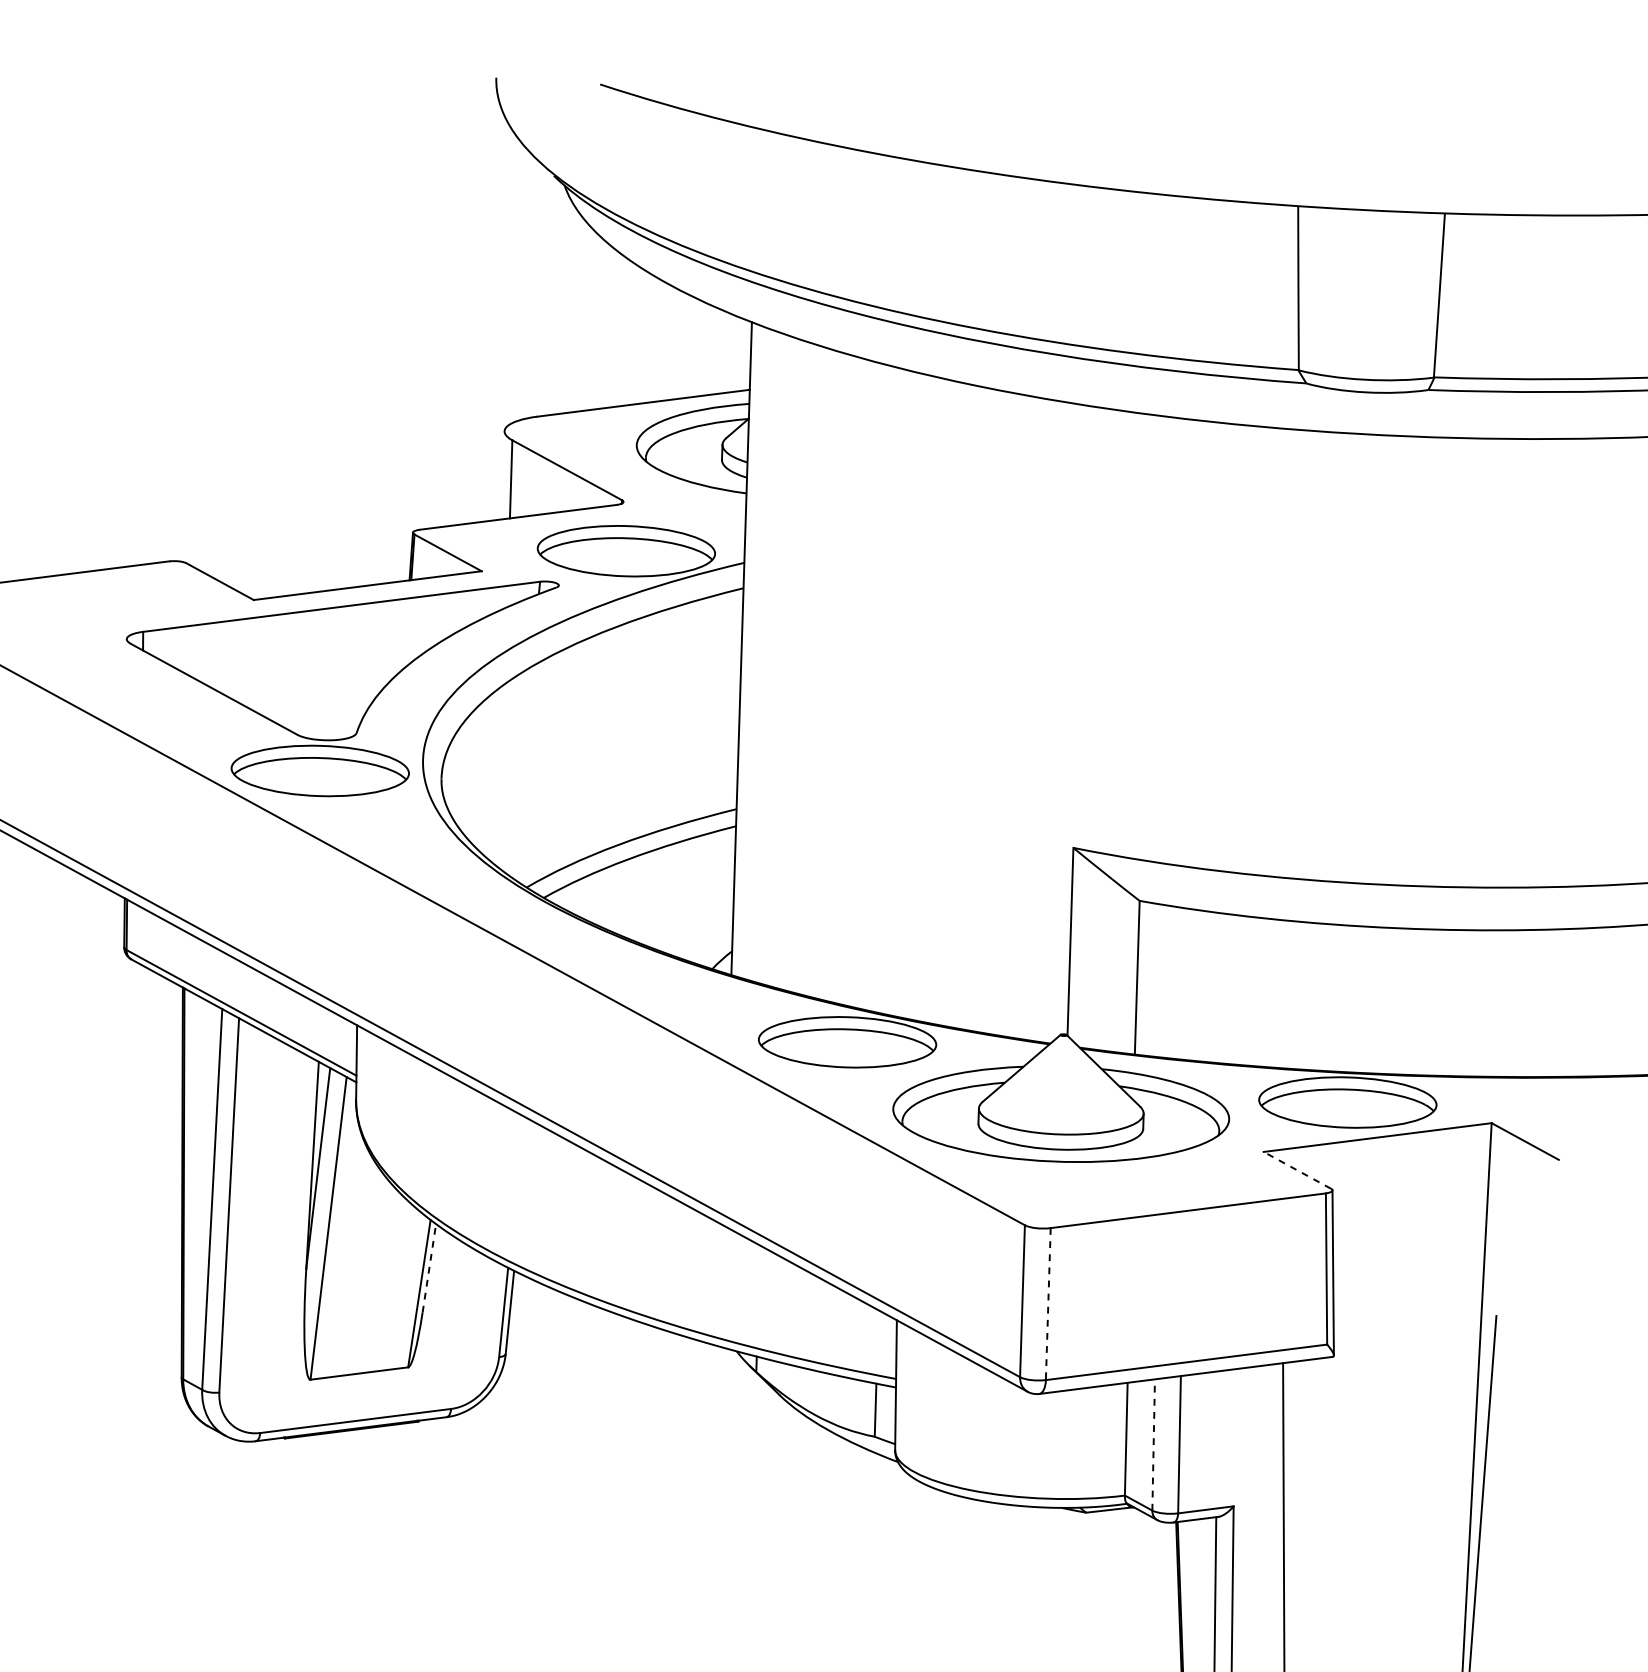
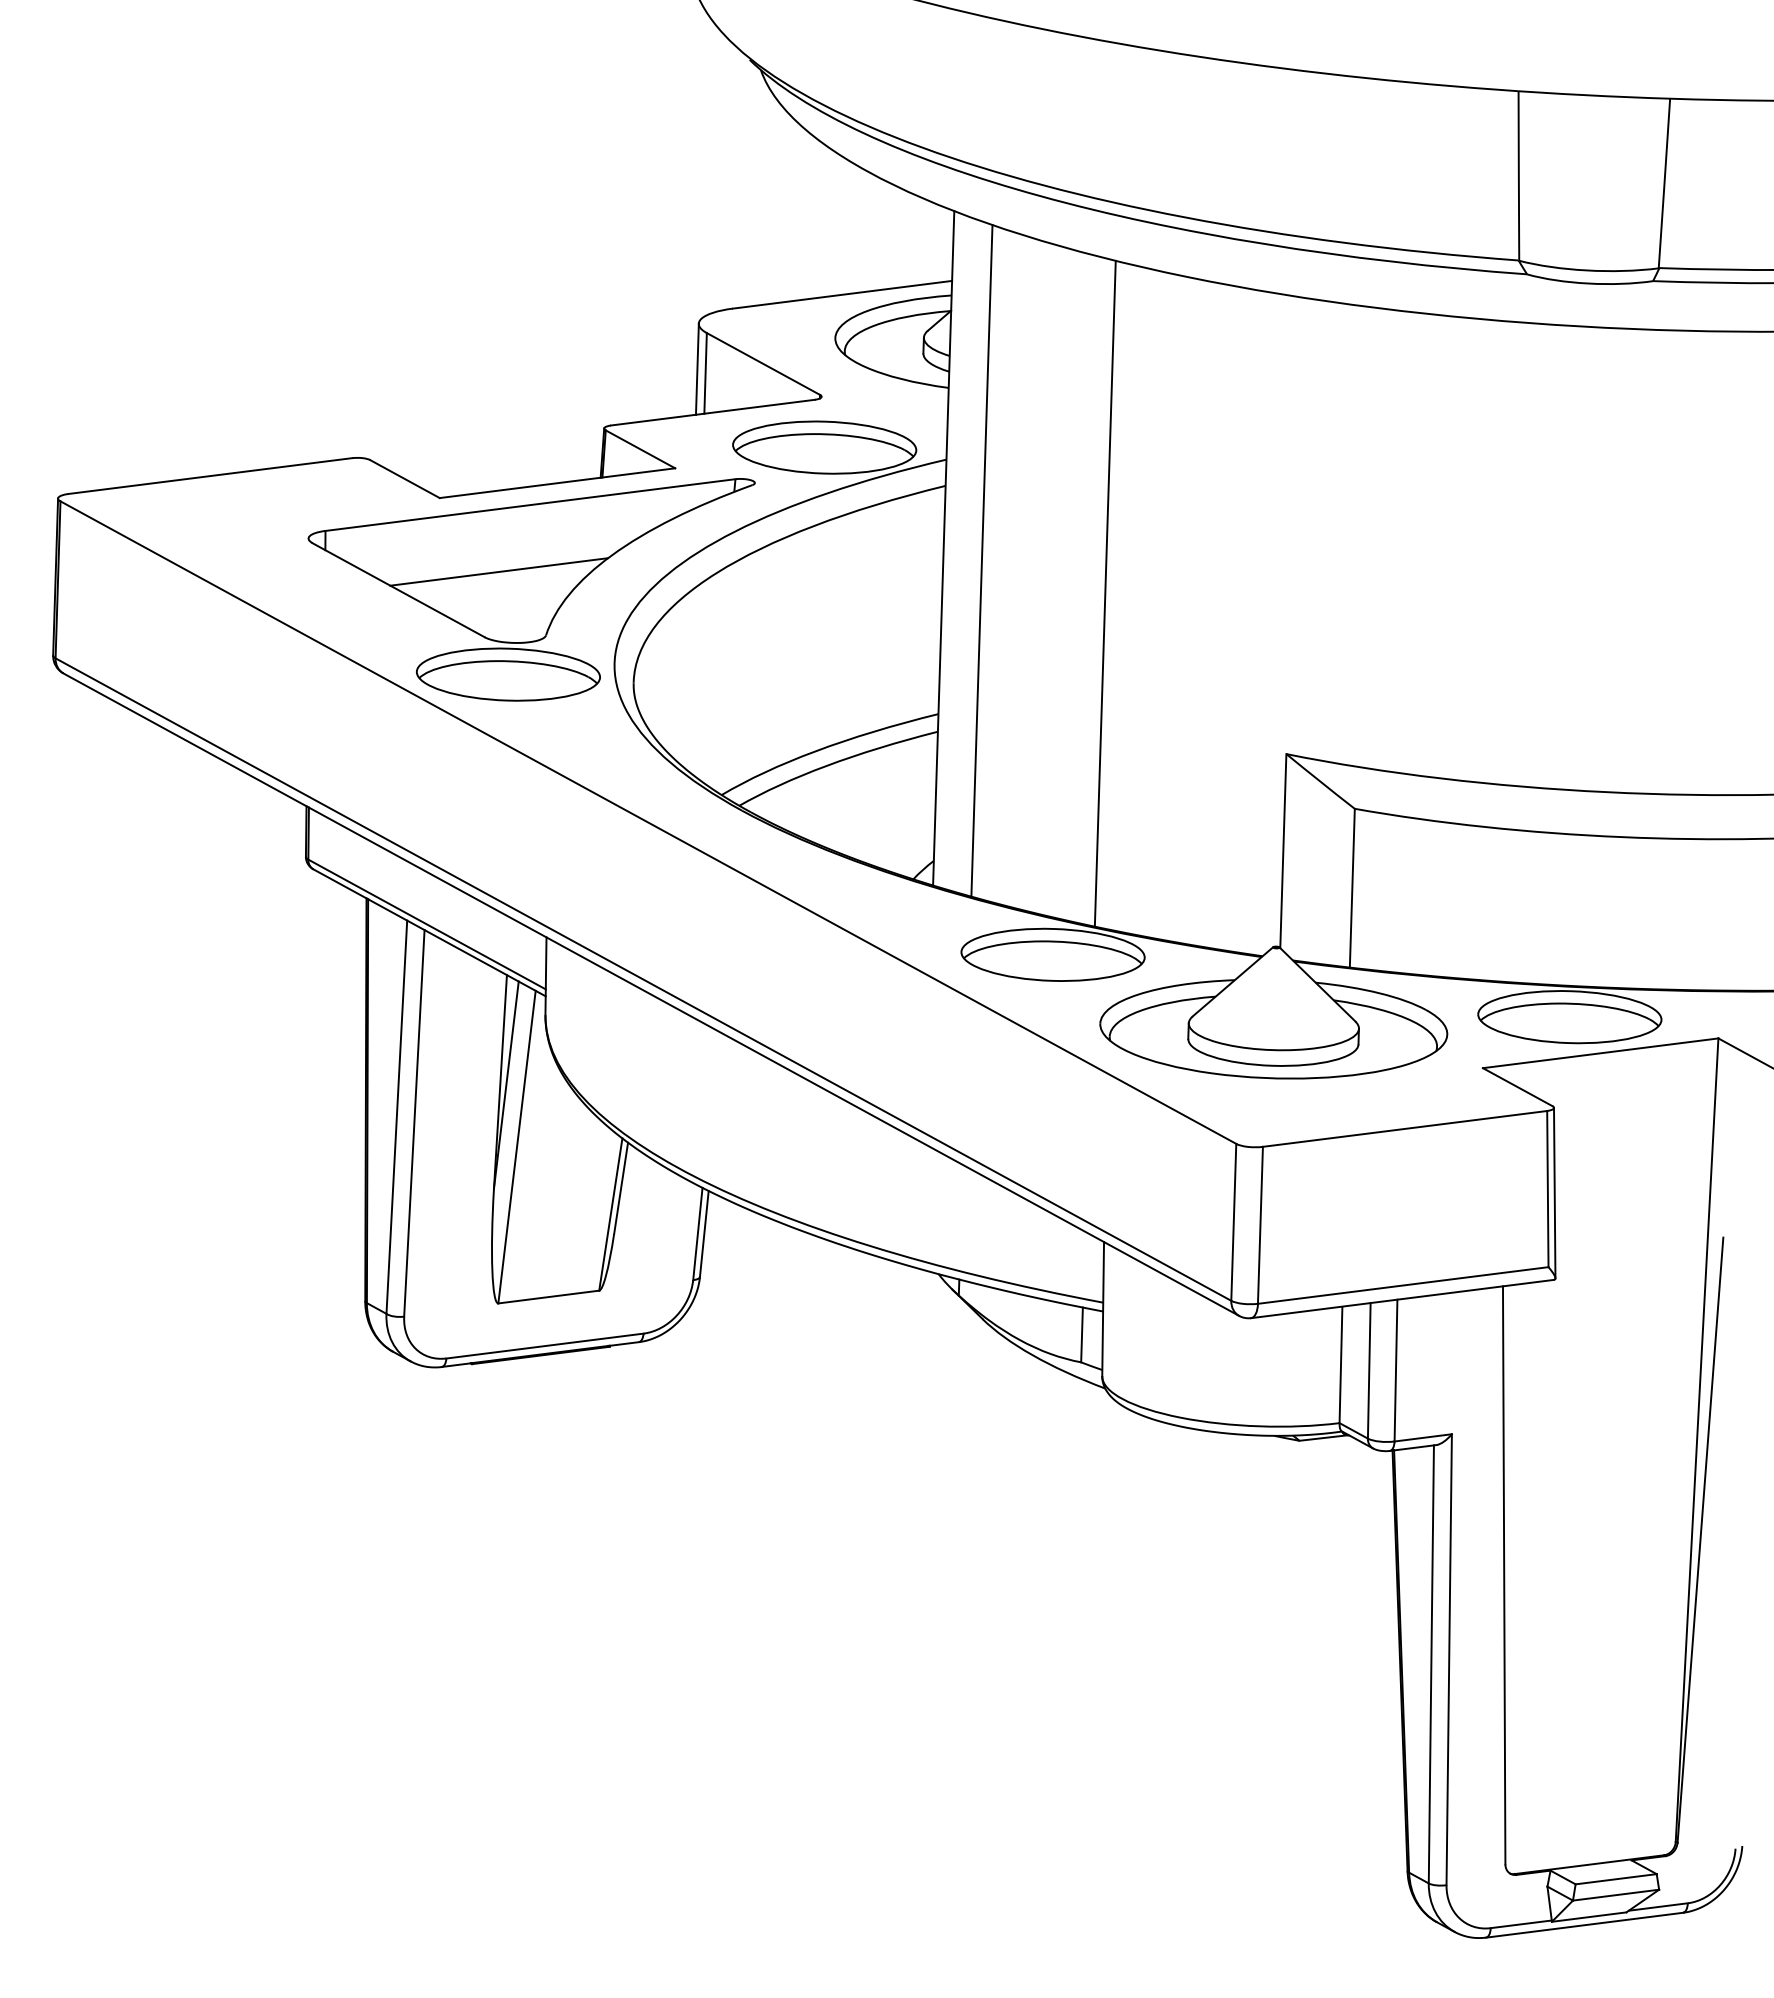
line: (502, 474) -> (696, 368), added
line: (778, 660) -> (981, 560), added
line: (311, 671) -> (499, 571), added
line: (897, 692) -> (1104, 593), added
line: (1297, 1170) -> (1517, 1087), dashed -> solid
line: (429, 1267) -> (621, 1187), dashed -> solid
line: (1048, 1304) -> (1260, 1225), dashed -> solid
line: (1153, 1444) -> (1369, 1370), dashed -> solid

